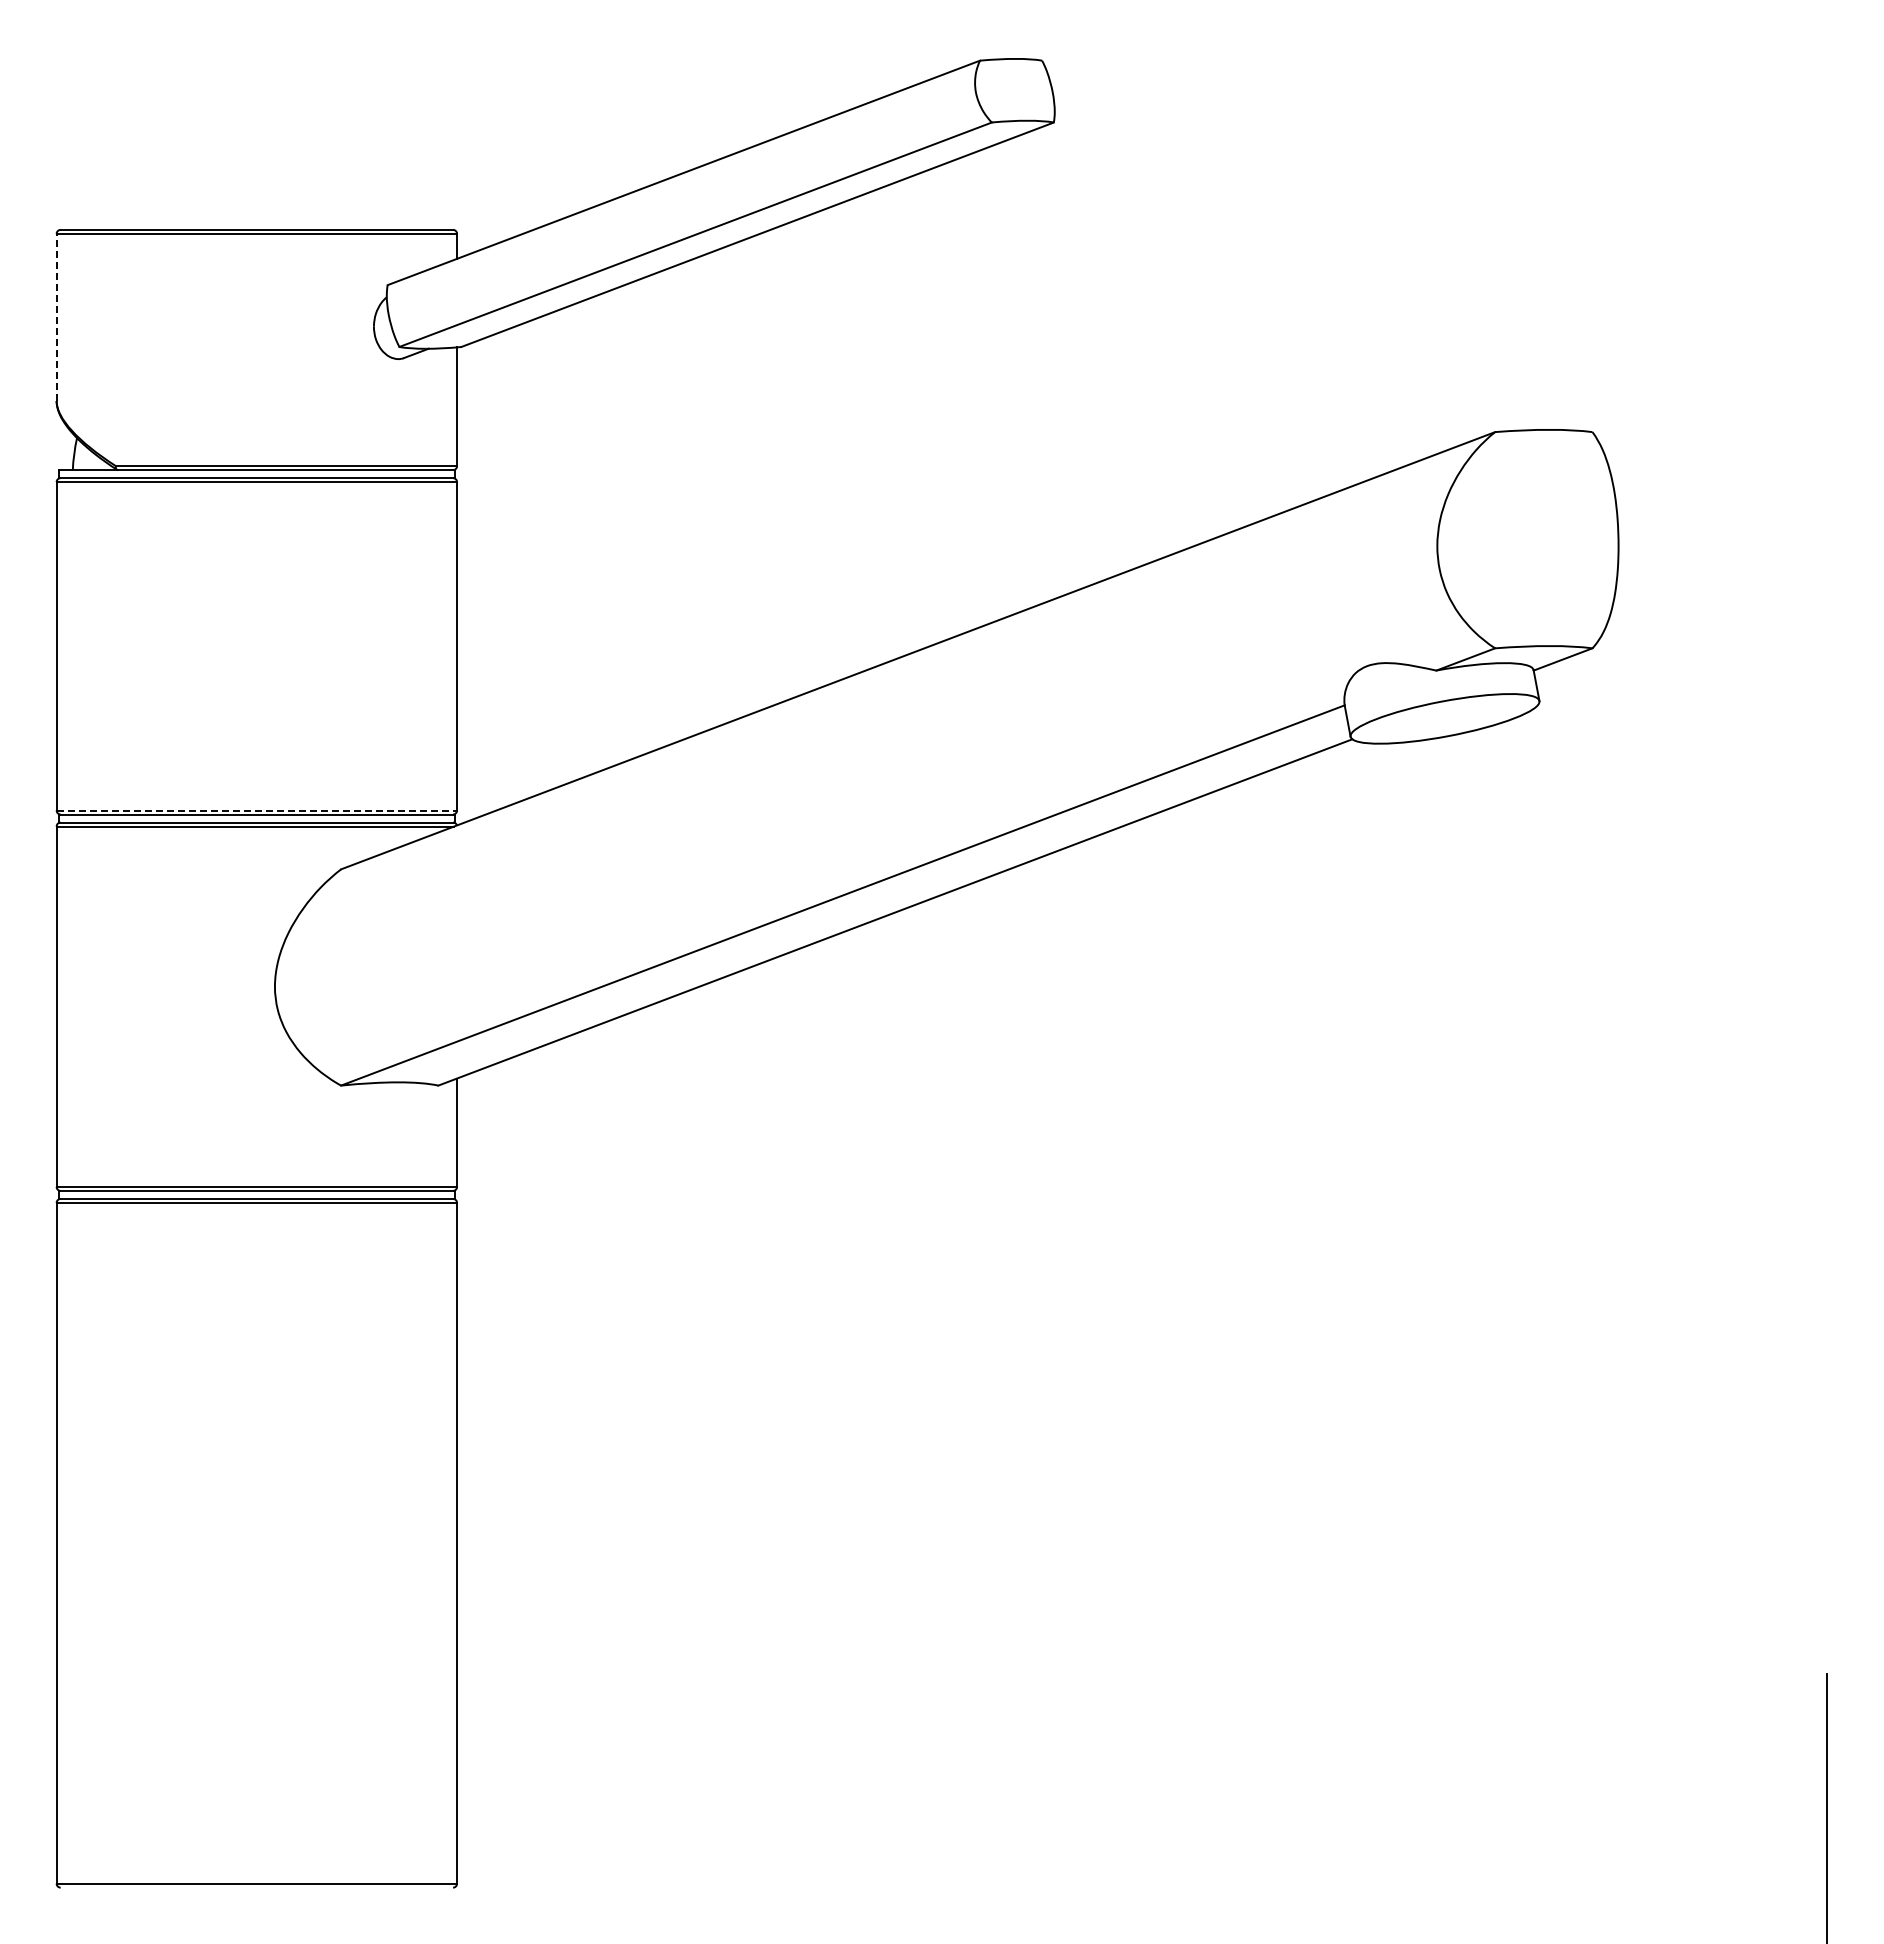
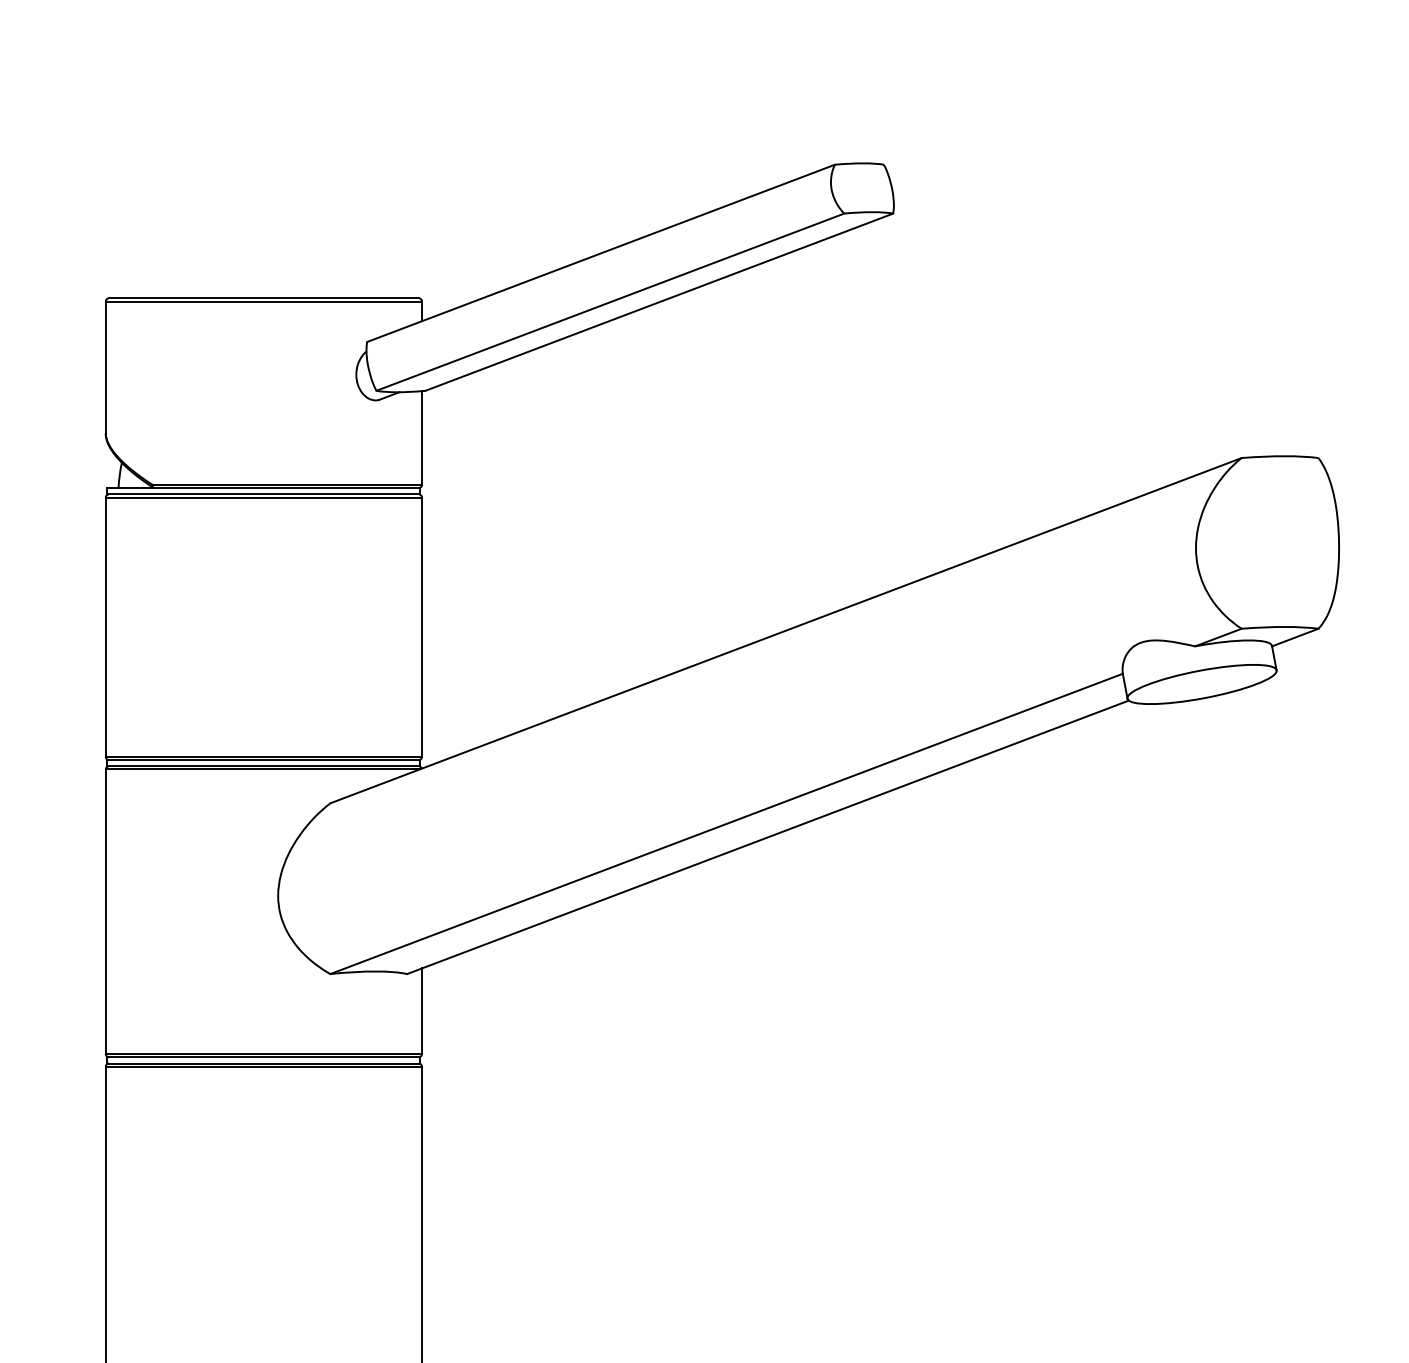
line: (56, 317) -> (105, 367), dashed -> solid
line: (257, 810) -> (264, 756), dashed -> solid

